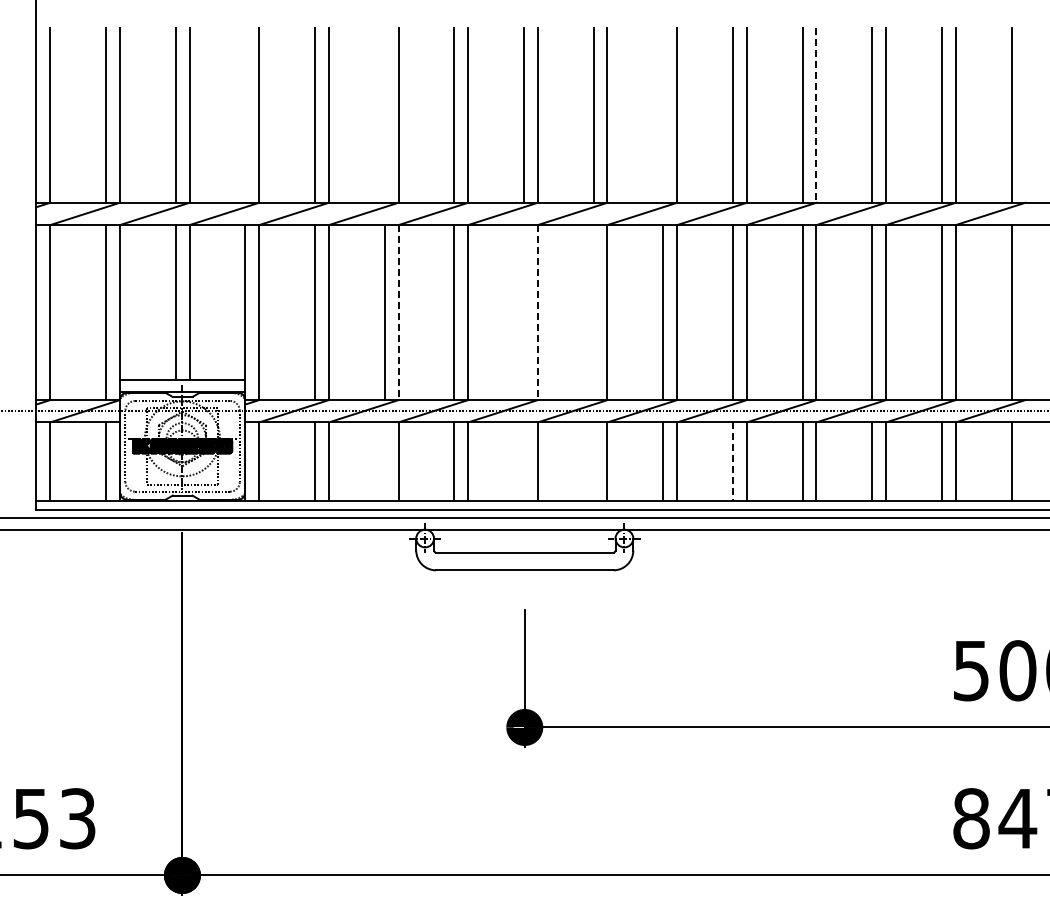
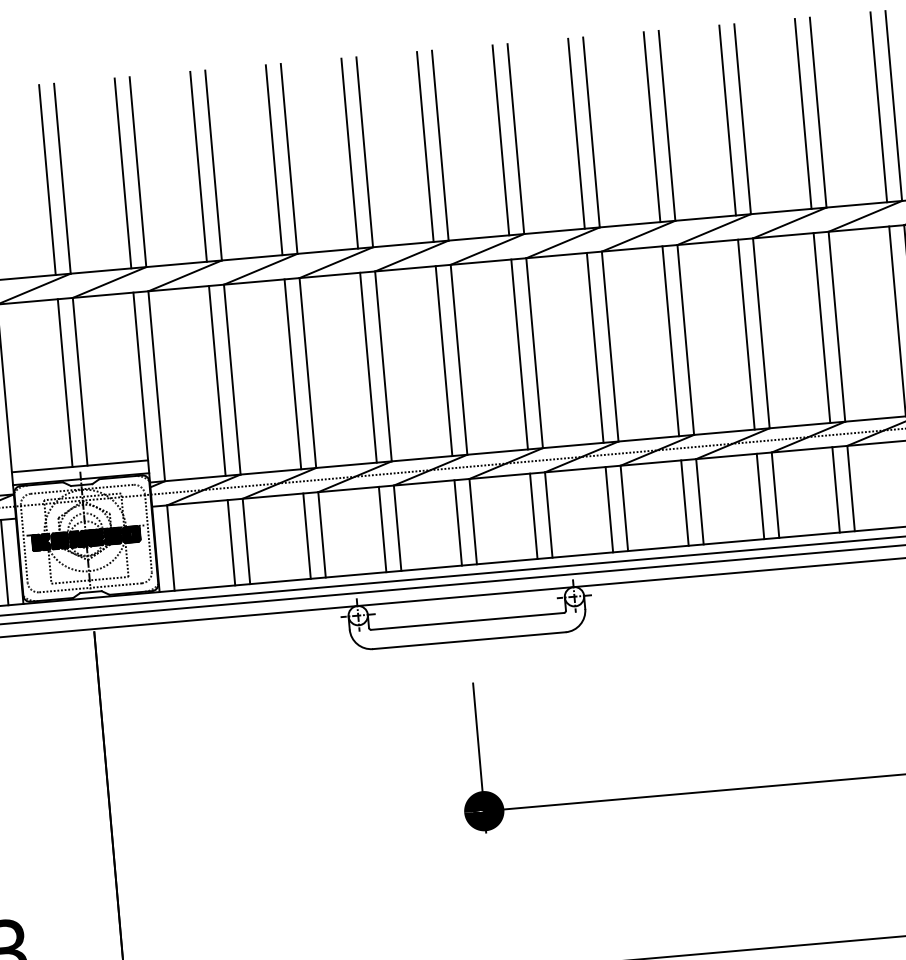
line: (245, 114) -> (123, 172), added
line: (384, 114) -> (273, 159), added
line: (663, 114) -> (576, 132), added
line: (816, 115) -> (742, 119), dashed -> solid
line: (398, 312) -> (307, 372), dashed -> solid
line: (524, 312) -> (444, 360), added
line: (537, 312) -> (458, 359), dashed -> solid
line: (593, 312) -> (519, 354), added
line: (384, 461) -> (306, 535), added
line: (524, 461) -> (458, 522), added
line: (593, 461) -> (533, 516), added
line: (732, 462) -> (684, 503), dashed -> solid

